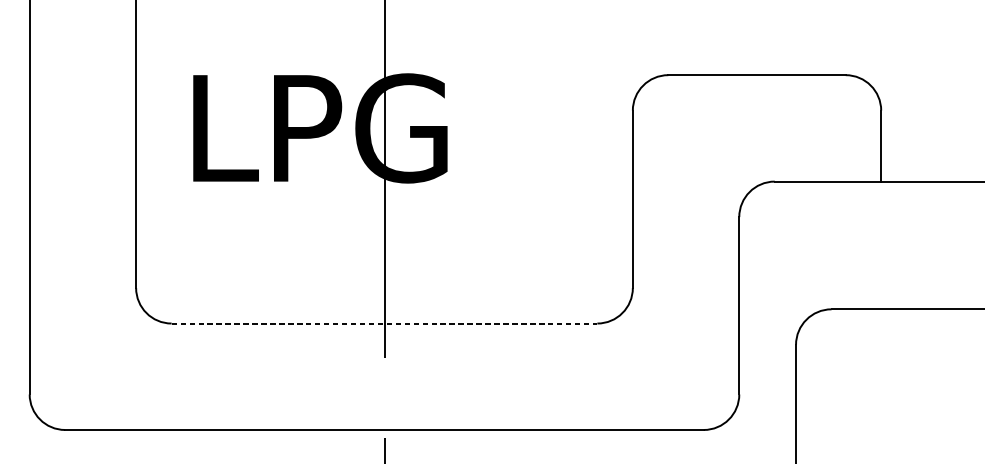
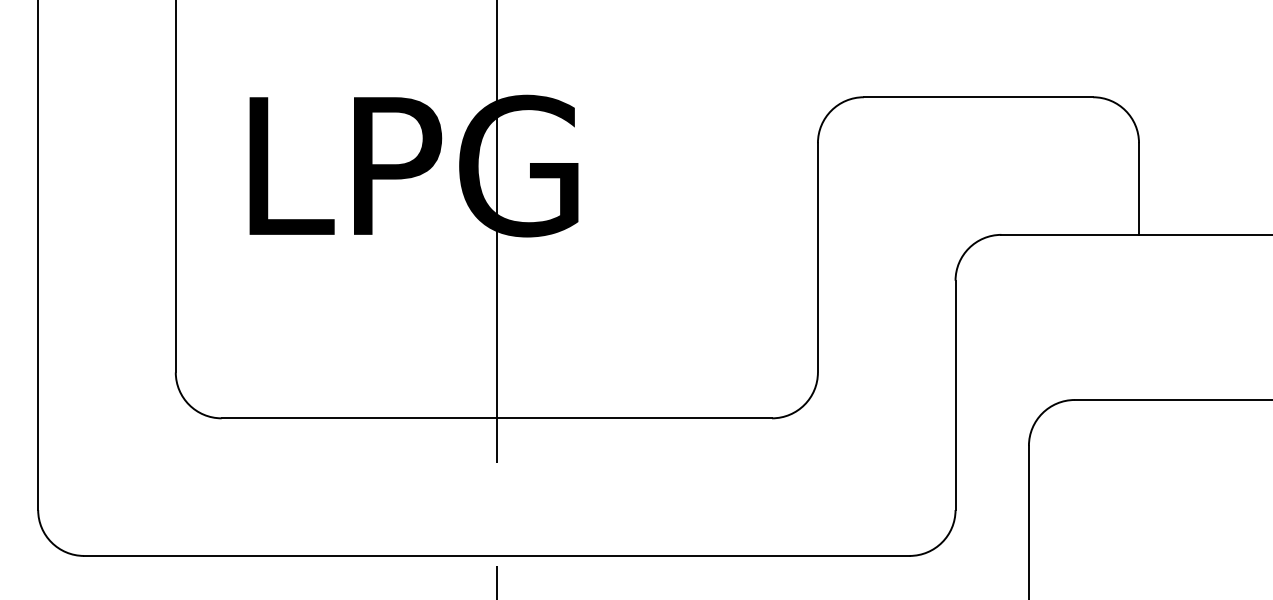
line: (384, 323) -> (497, 418), dashed -> solid

